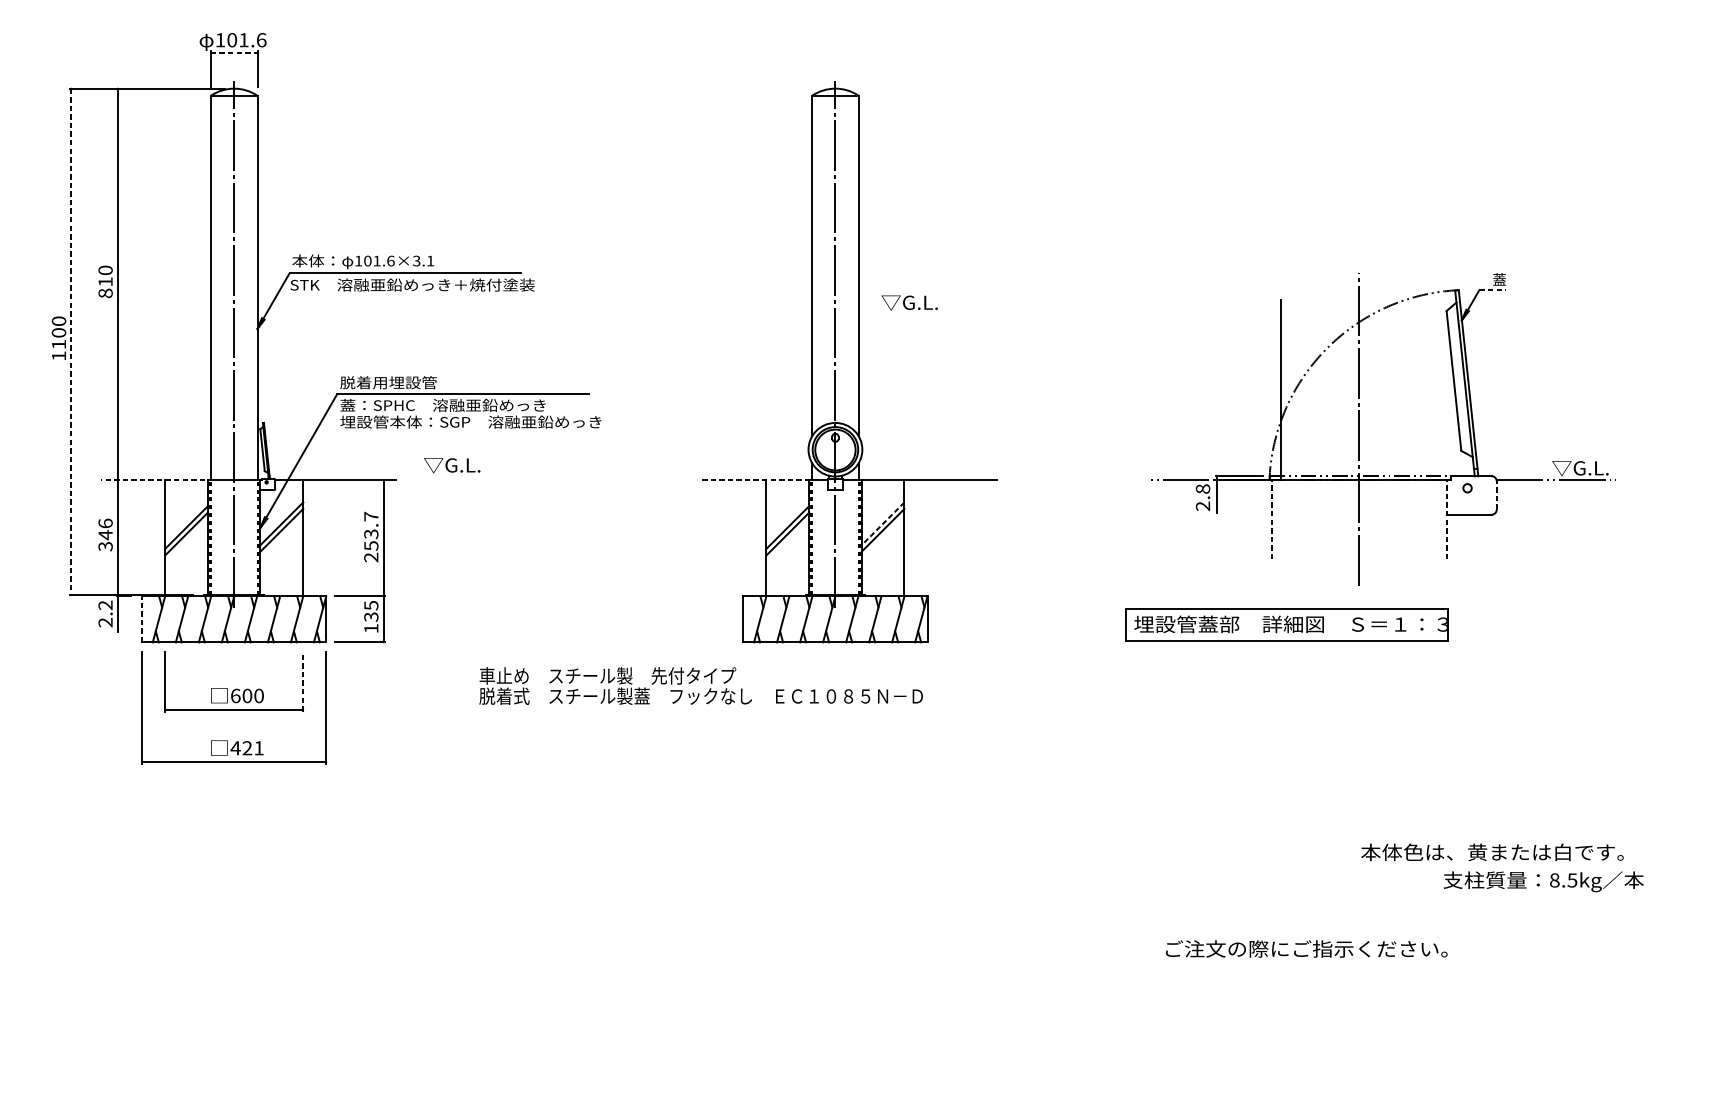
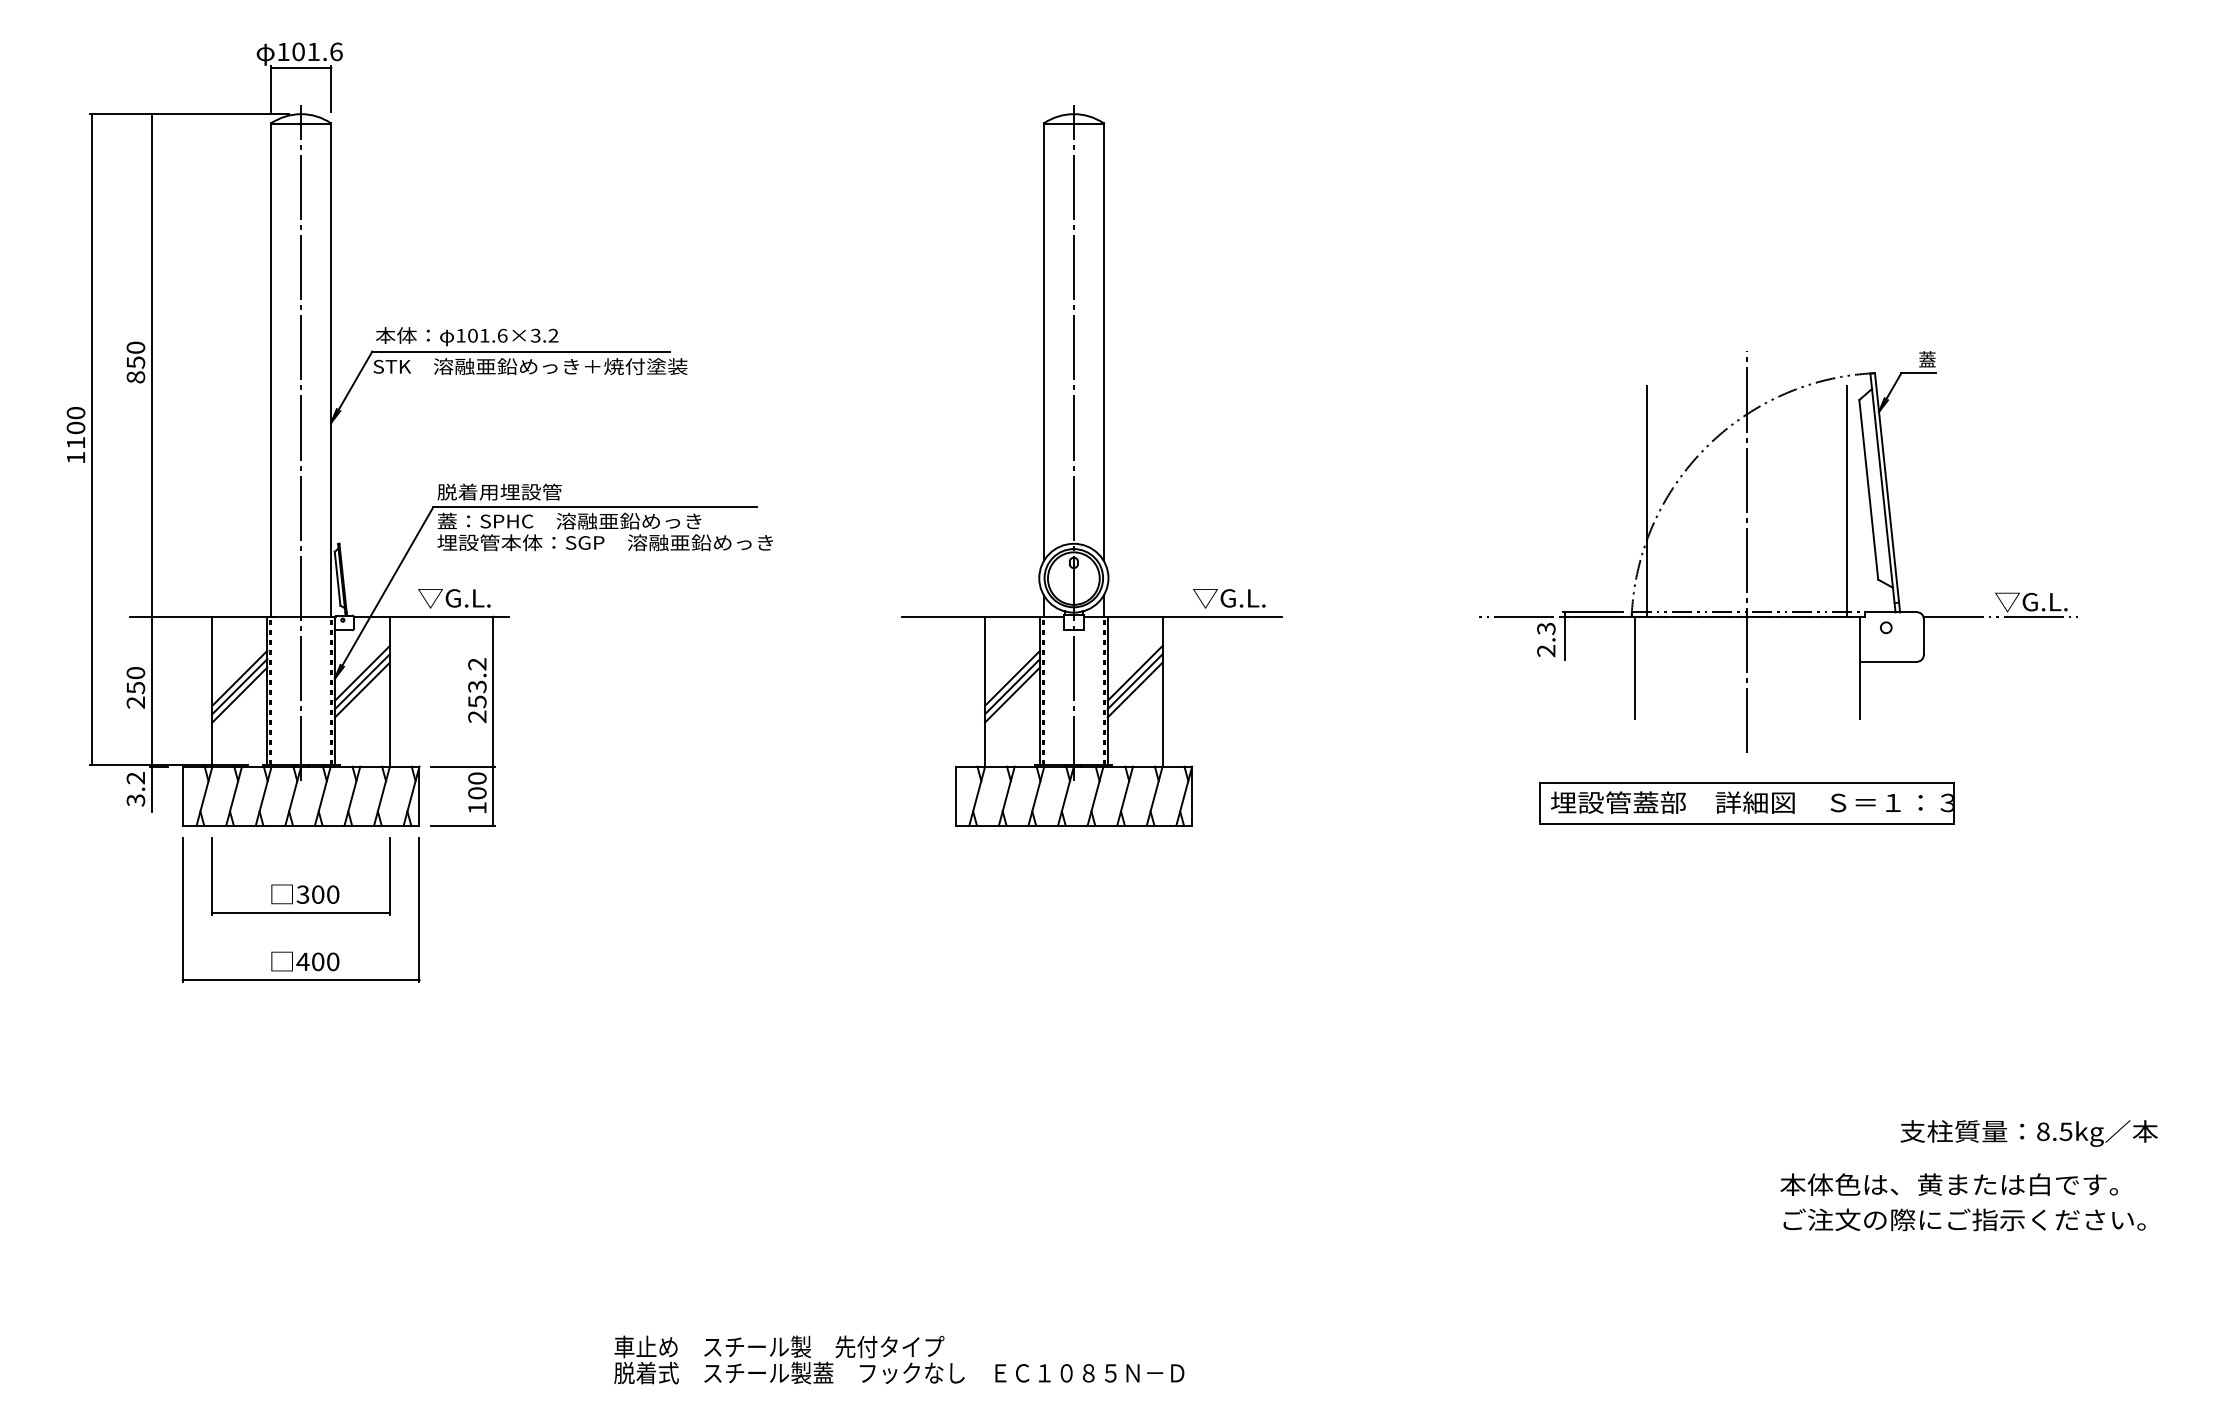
line: (234, 52) -> (301, 67), dashed -> solid
text: (430, 260) -> (553, 335), 101.6×3.1 -> 101.6×3.2
text: (106, 281) -> (136, 362), 810 -> 850
line: (1493, 290) -> (1919, 373), dashed -> solid
text: (909, 302) -> (1229, 598), moved
line: (71, 341) -> (91, 439), dashed -> solid
line: (1437, 390) -> (1847, 501), added
text: (452, 465) -> (454, 598), moved
line: (157, 479) -> (202, 616), dashed -> solid
line: (755, 479) -> (971, 616), dashed -> solid
text: (1203, 488) -> (1546, 628), 2.8 -> 2.3
line: (1496, 495) -> (1923, 636), dashed -> solid
text: (371, 516) -> (477, 664), 253.7 -> 253.2
line: (1271, 519) -> (1634, 667), dashed -> solid
line: (1446, 519) -> (1859, 667), dashed -> solid
line: (883, 523) -> (1135, 673), dashed -> solid
text: (105, 534) -> (135, 687), 346 -> 250
line: (281, 536) -> (361, 689), added
line: (882, 536) -> (1134, 689), added
line: (186, 540) -> (239, 694), added
line: (787, 540) -> (1012, 694), added
text: (371, 611) -> (477, 785), 135 -> 100
line: (141, 619) -> (182, 796), dashed -> solid
text: (106, 622) -> (136, 800), 2.2 -> 3.2
part: (1286, 625) -> (1746, 803), moved
line: (302, 681) -> (389, 876), dashed -> solid
text: (701, 685) -> (899, 1359), moved
text: (235, 695) -> (302, 894), 600 -> 300
text: (253, 747) -> (325, 961), 421 -> 400
text: (1491, 852) -> (1948, 1184), moved
text: (1543, 881) -> (2028, 1133), moved
text: (1306, 948) -> (1964, 1219), moved

